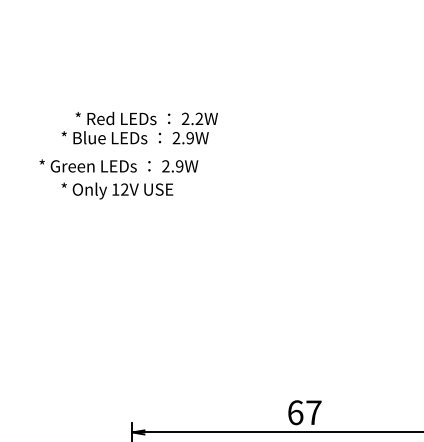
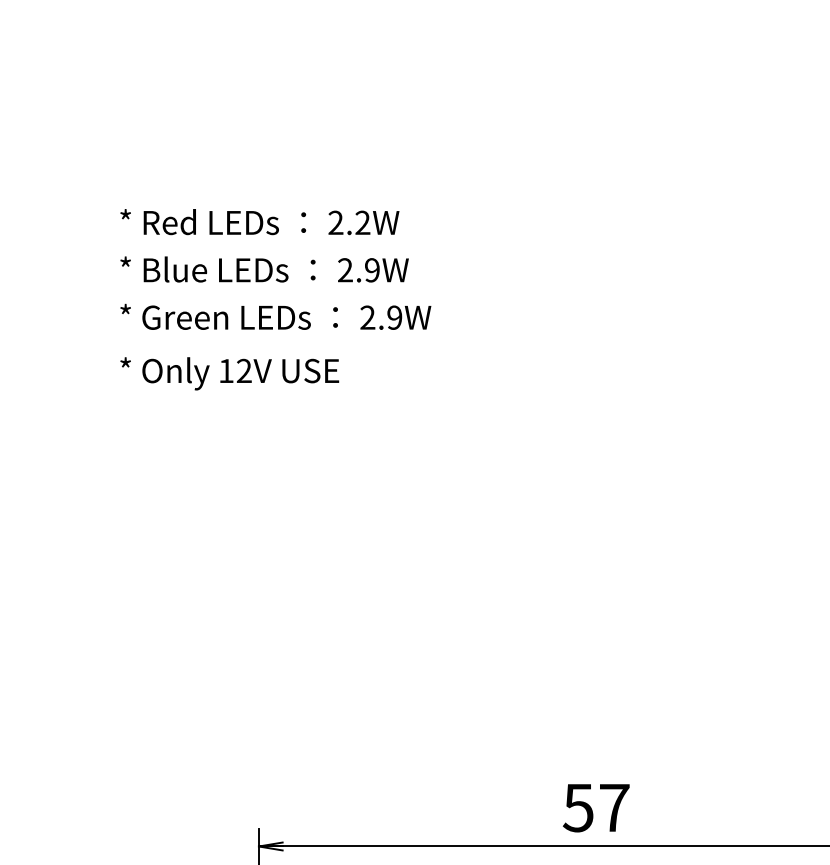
text: (146, 118) -> (259, 222), moved
text: (118, 165) -> (275, 315), moved
text: (295, 412) -> (578, 807), 67 -> 57

